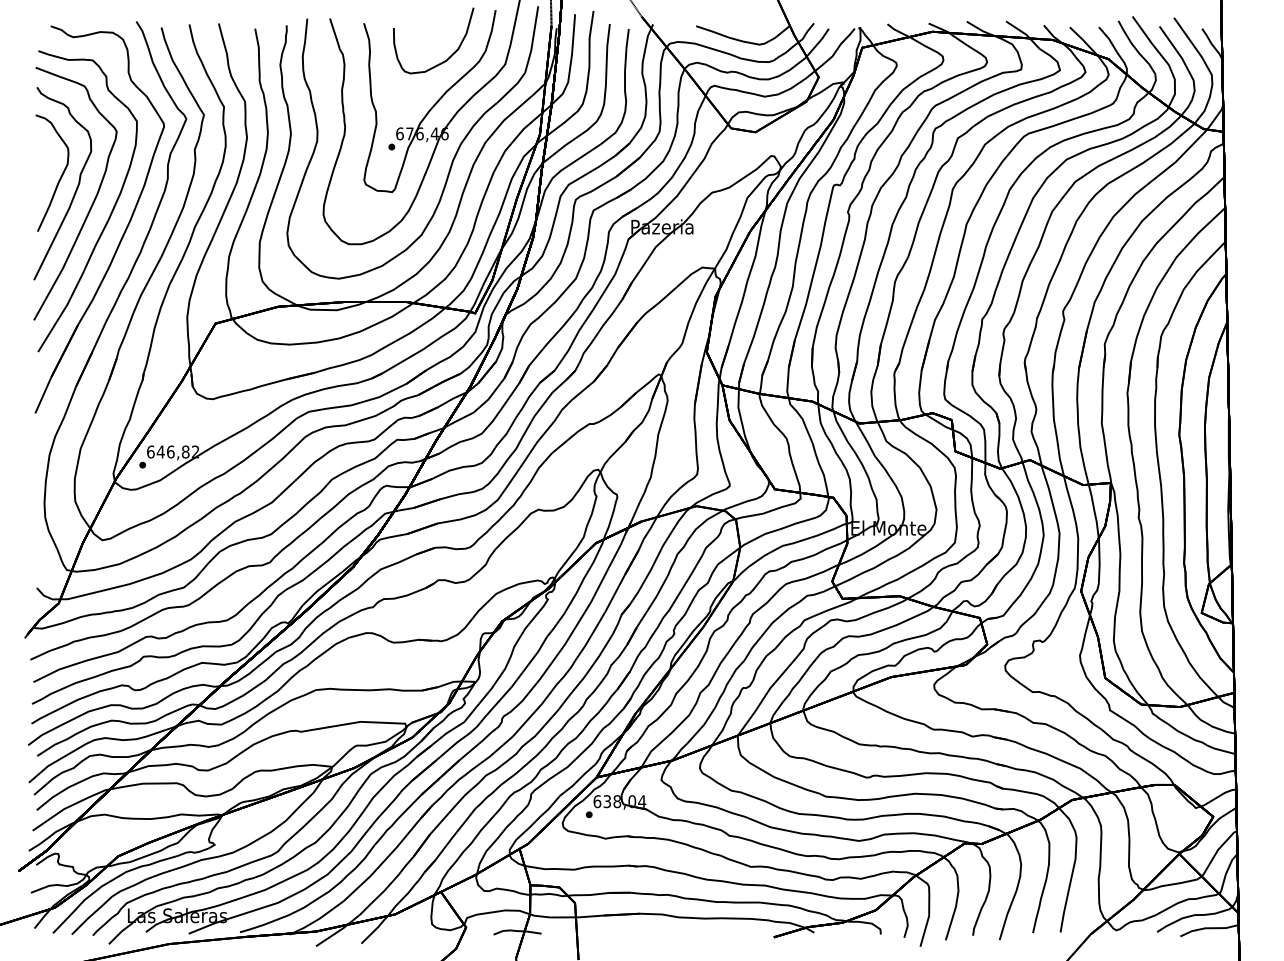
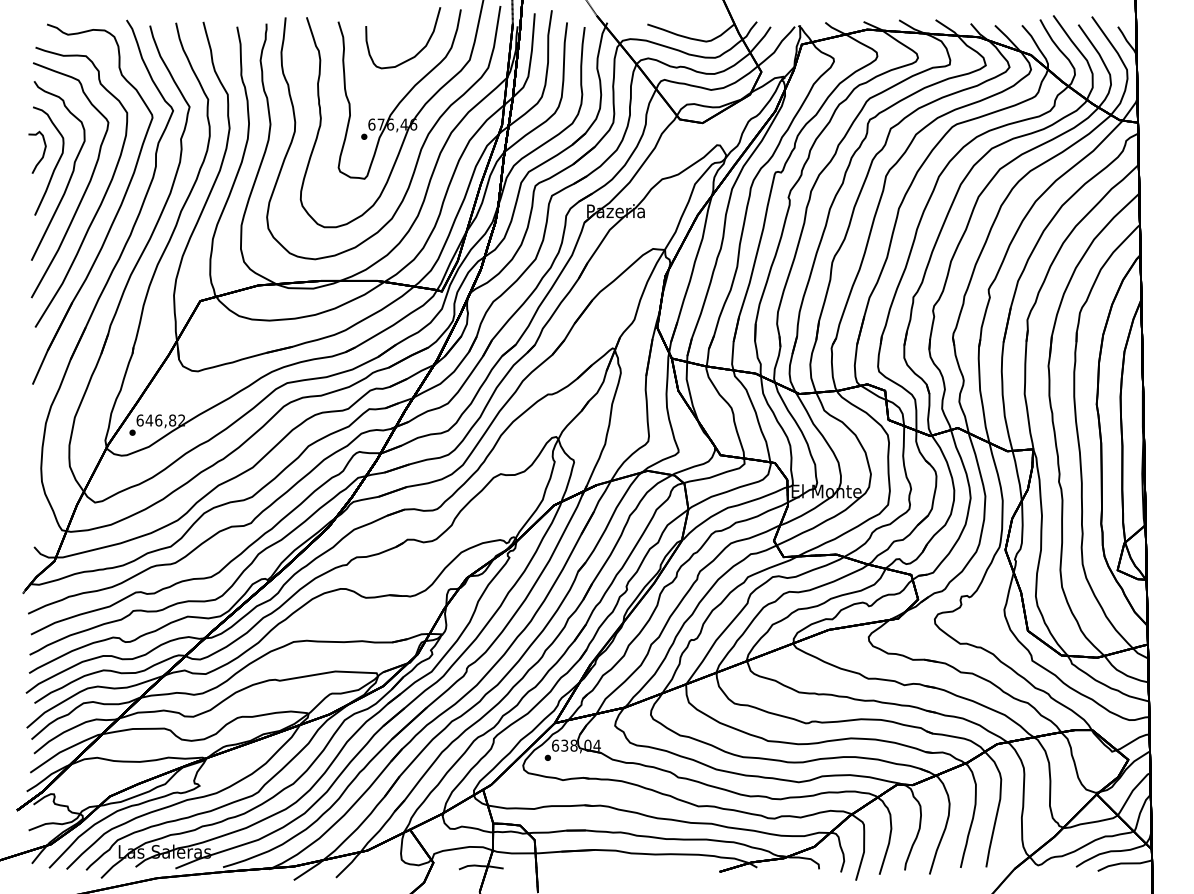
curve: (45, 166) -> (42, 154), added

